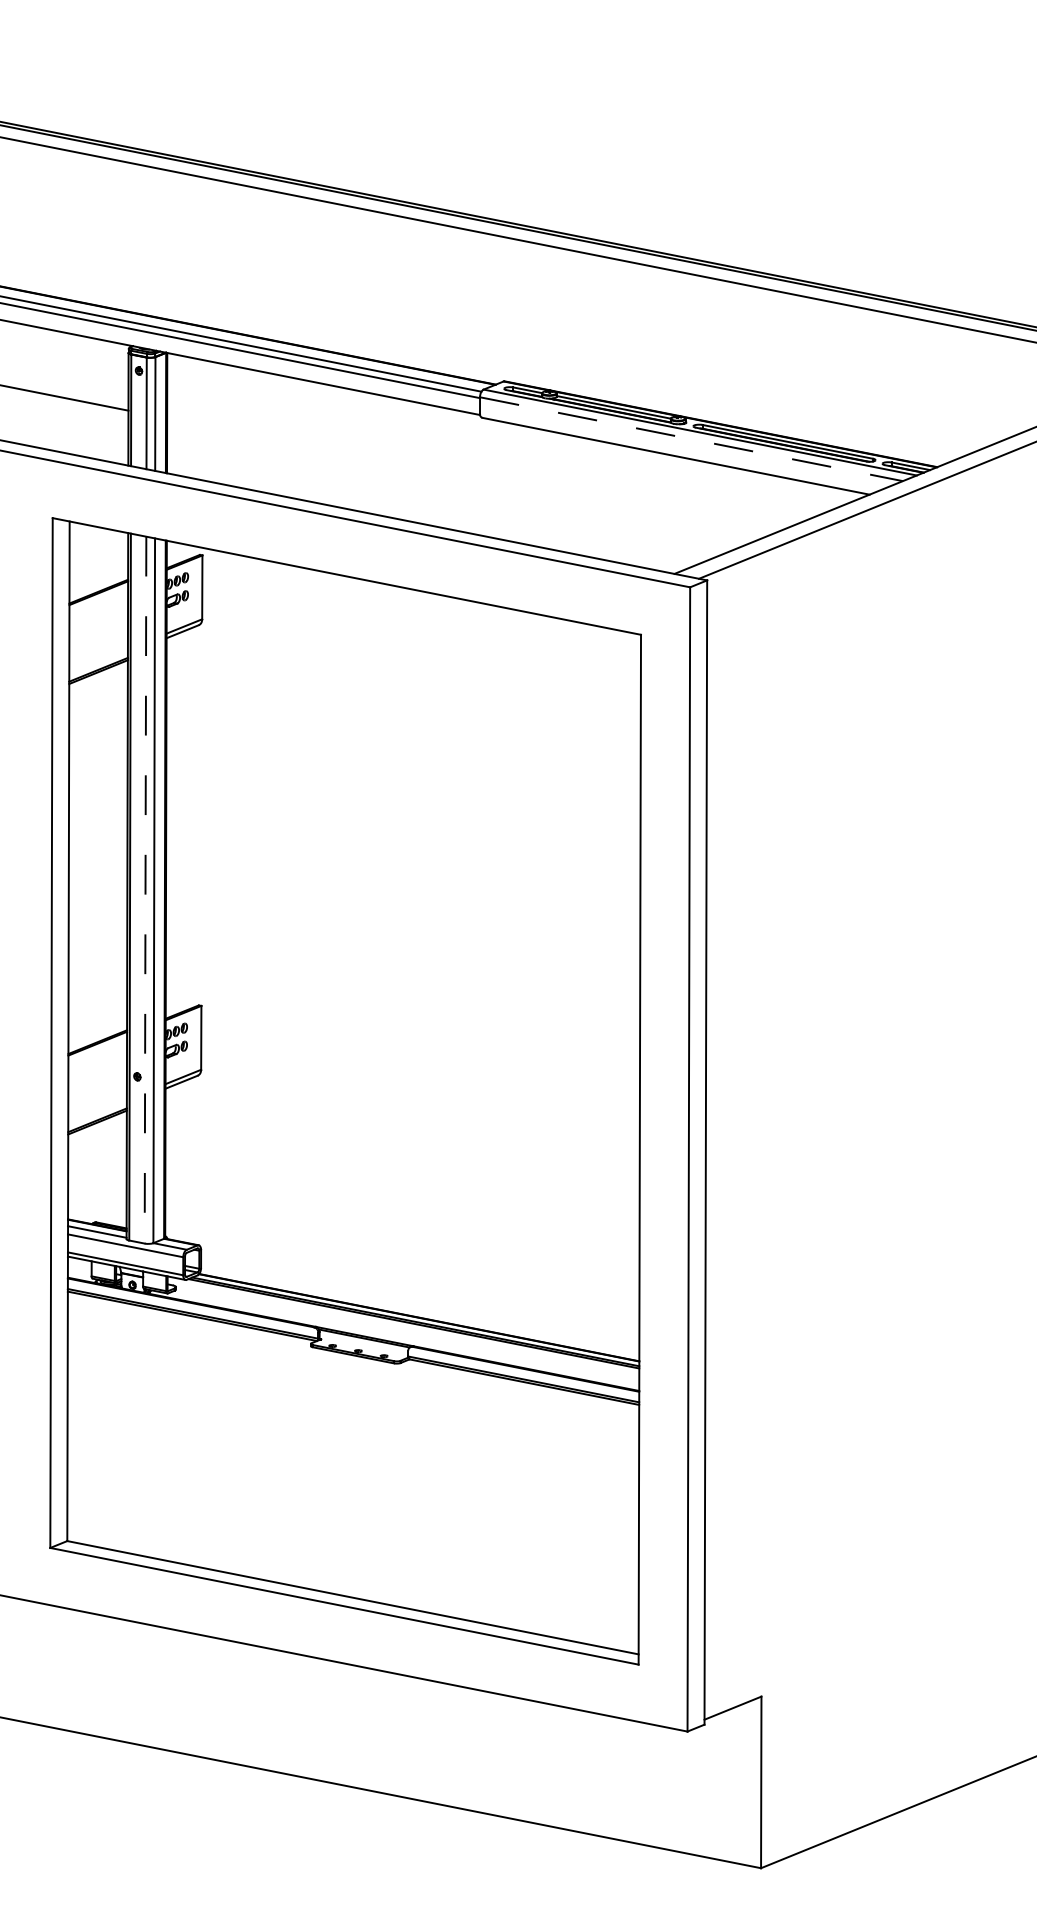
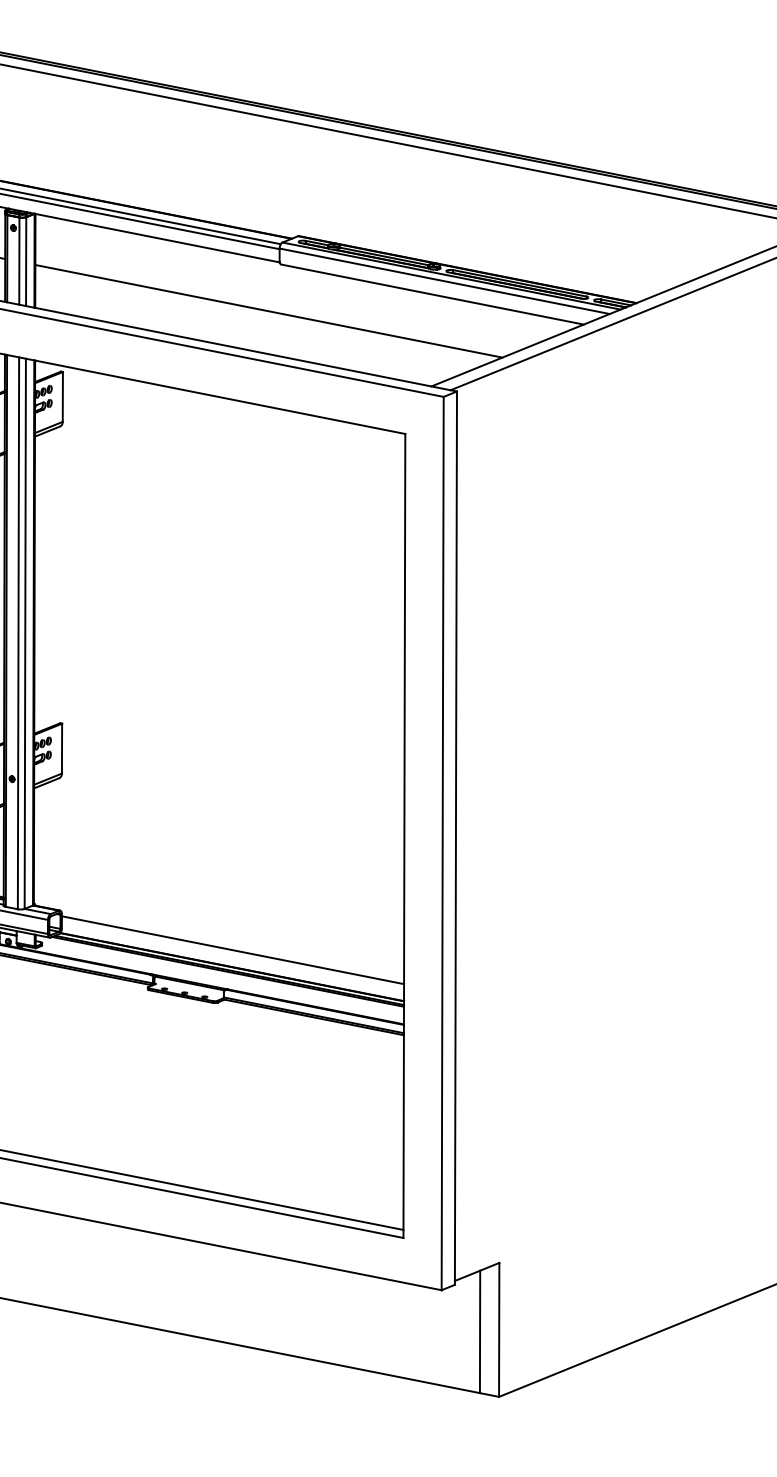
line: (691, 439) -> (444, 281), dashed -> solid
line: (466, 477) -> (269, 311), added
line: (145, 890) -> (18, 633), dashed -> solid
line: (420, 1295) -> (233, 949), added
line: (736, 1784) -> (479, 1331), added

